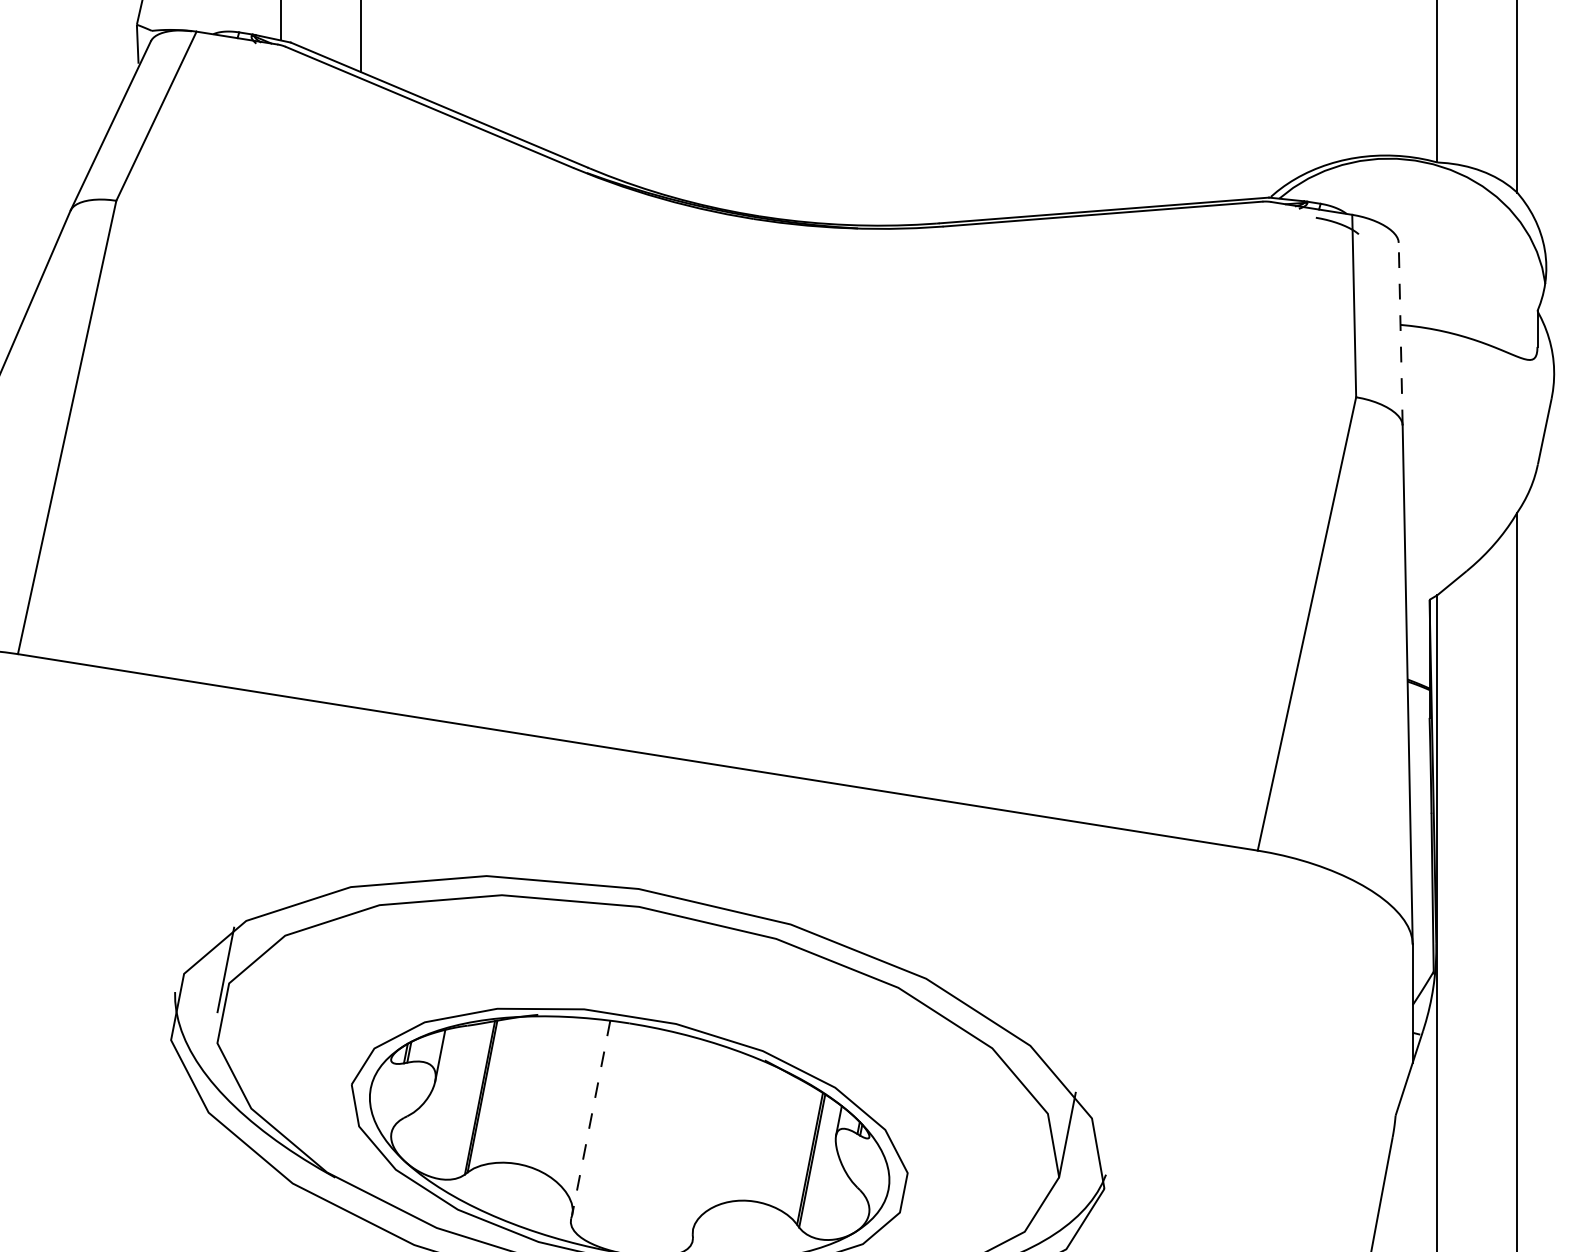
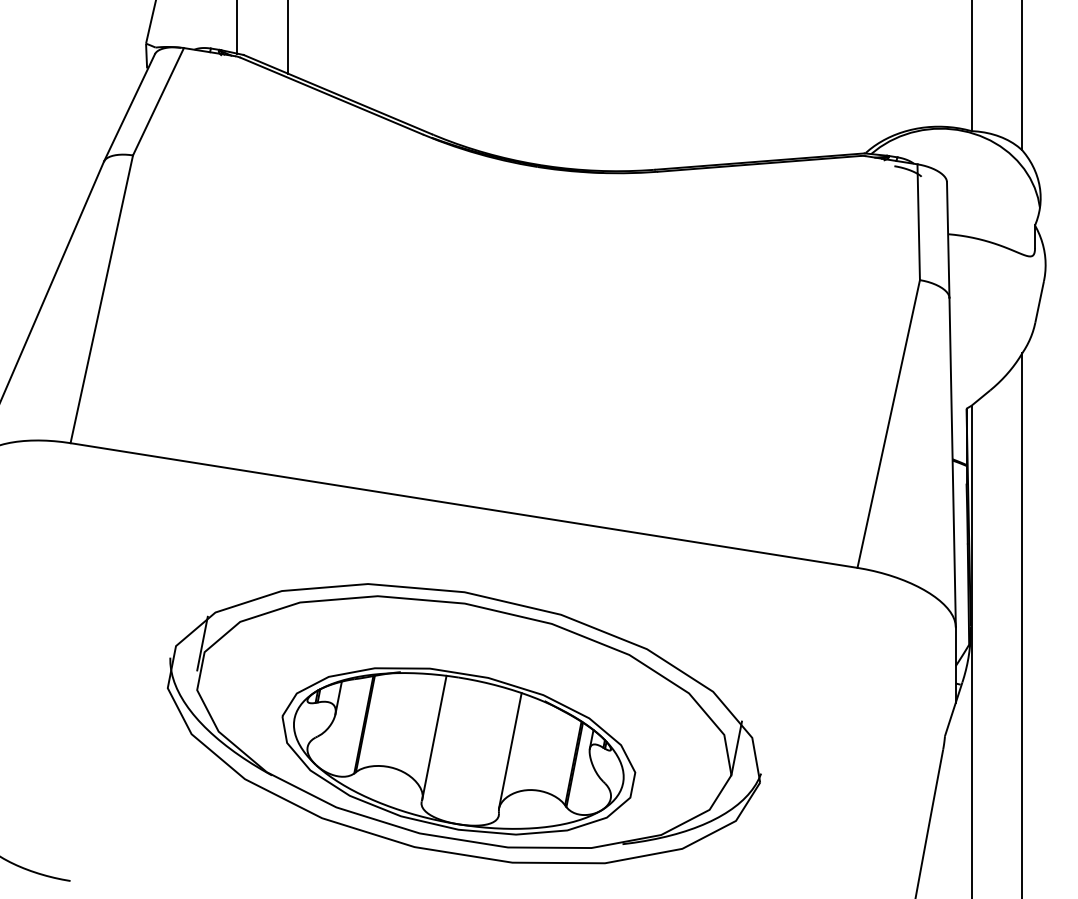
line: (1401, 334) -> (948, 240), dashed -> solid
line: (591, 1119) -> (434, 738), dashed -> solid
line: (711, 1138) -> (510, 750), added

